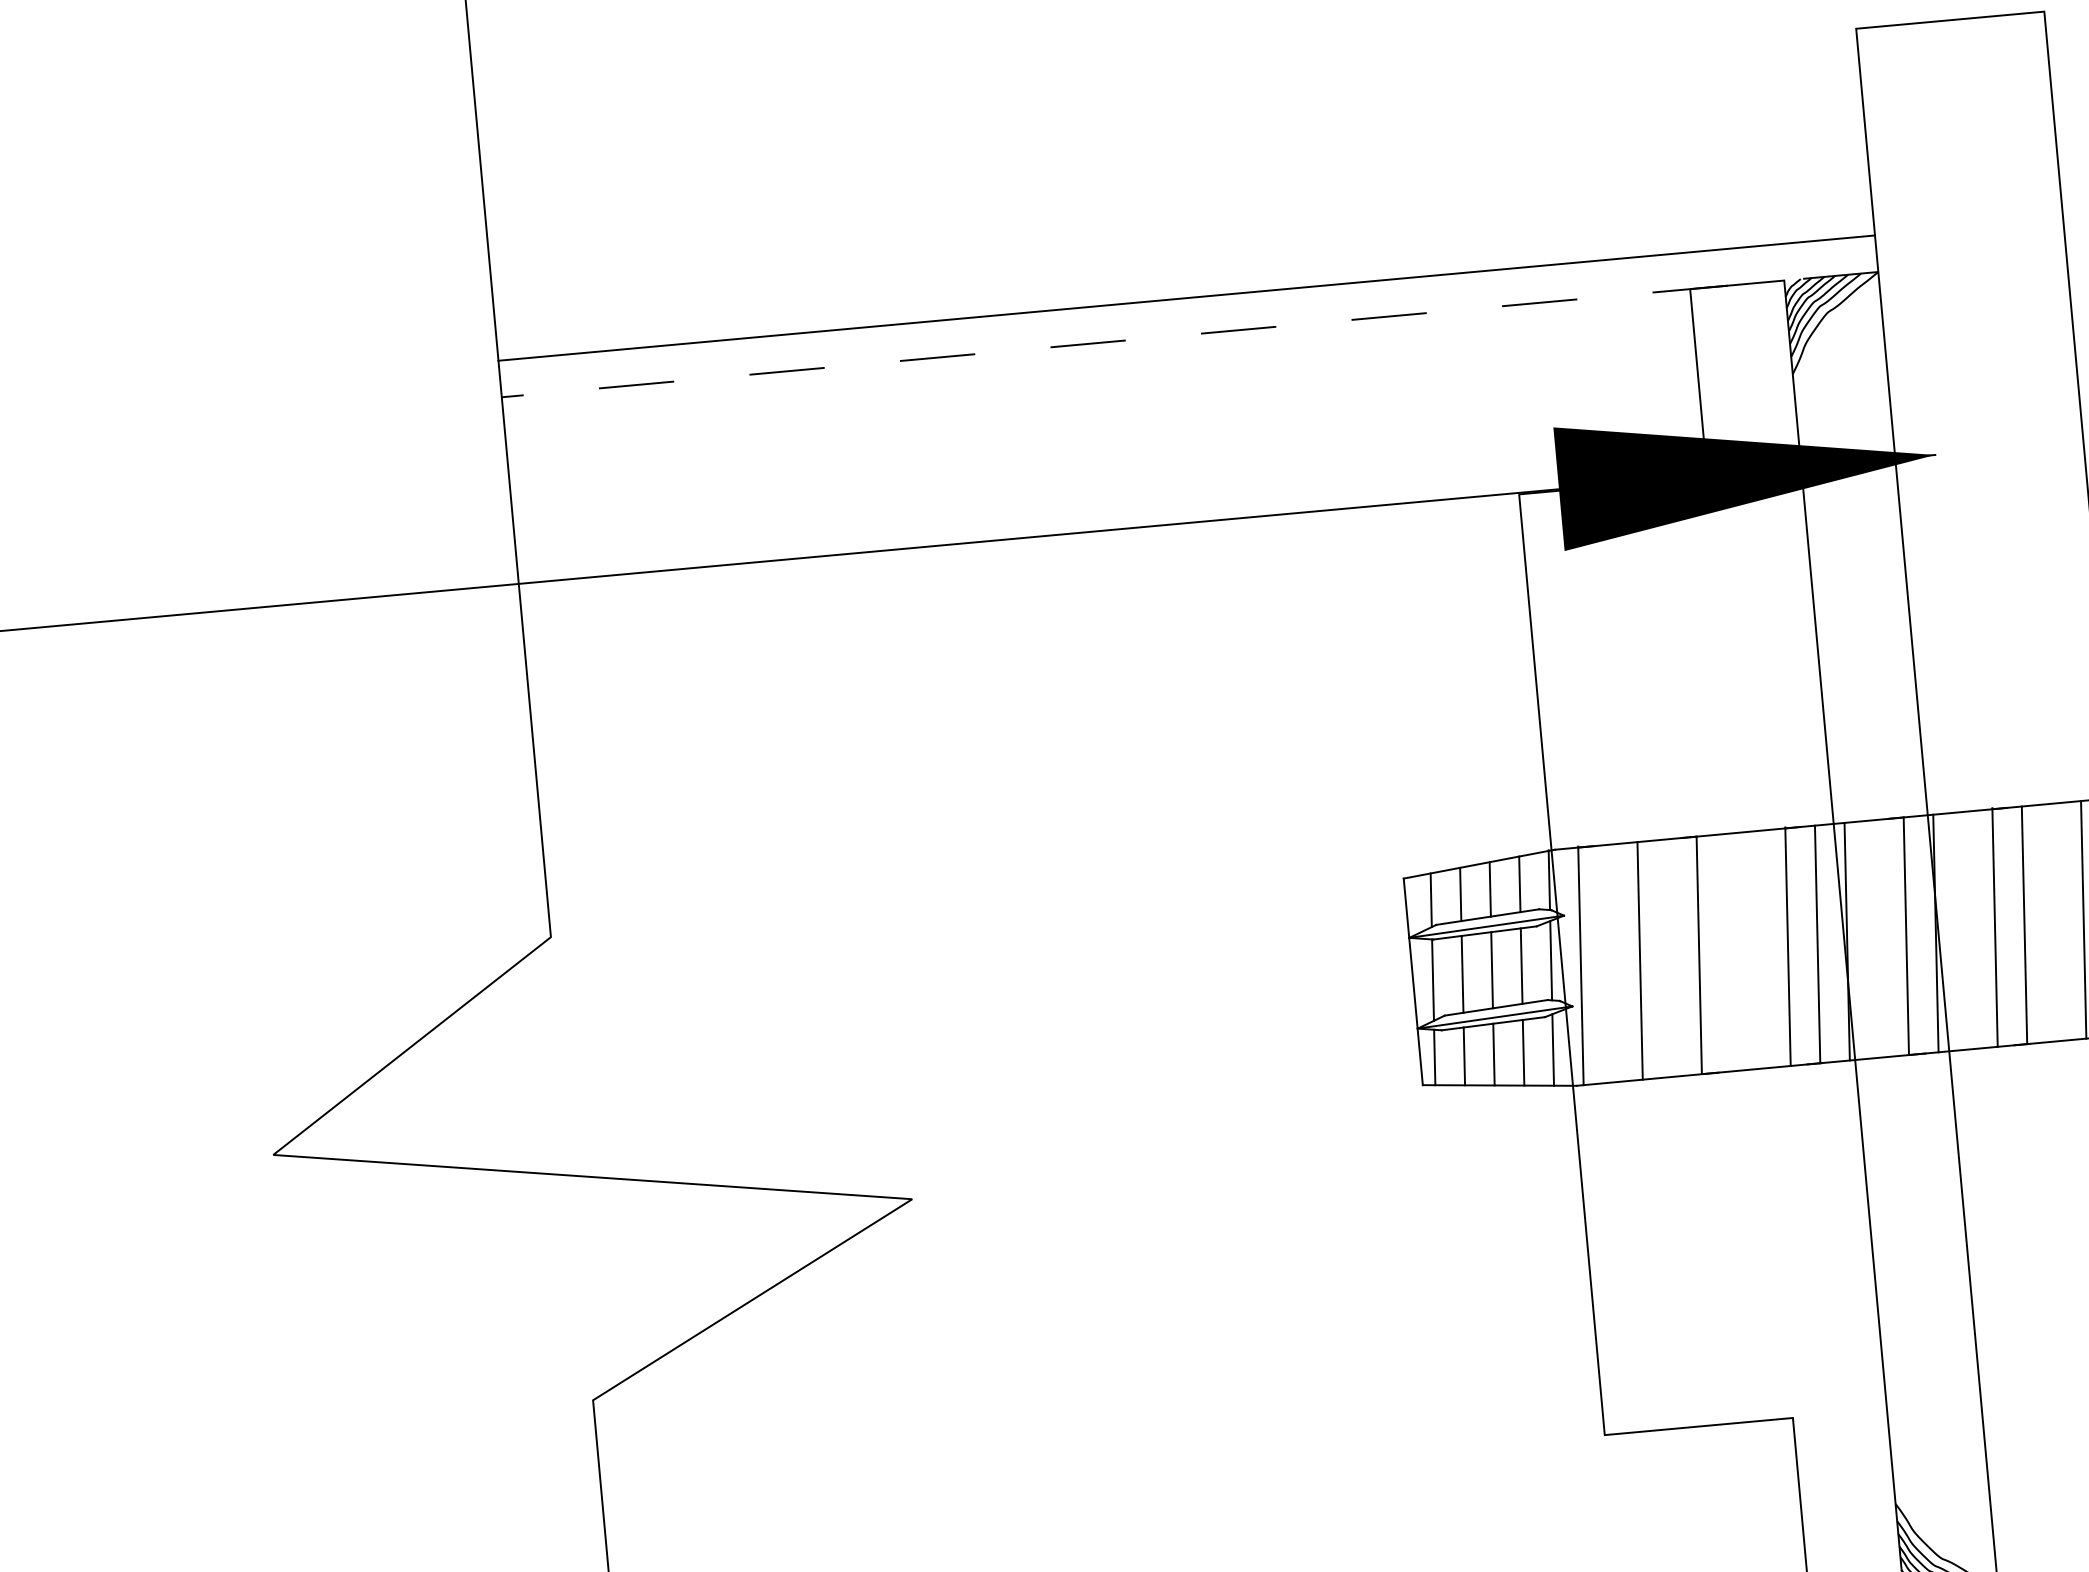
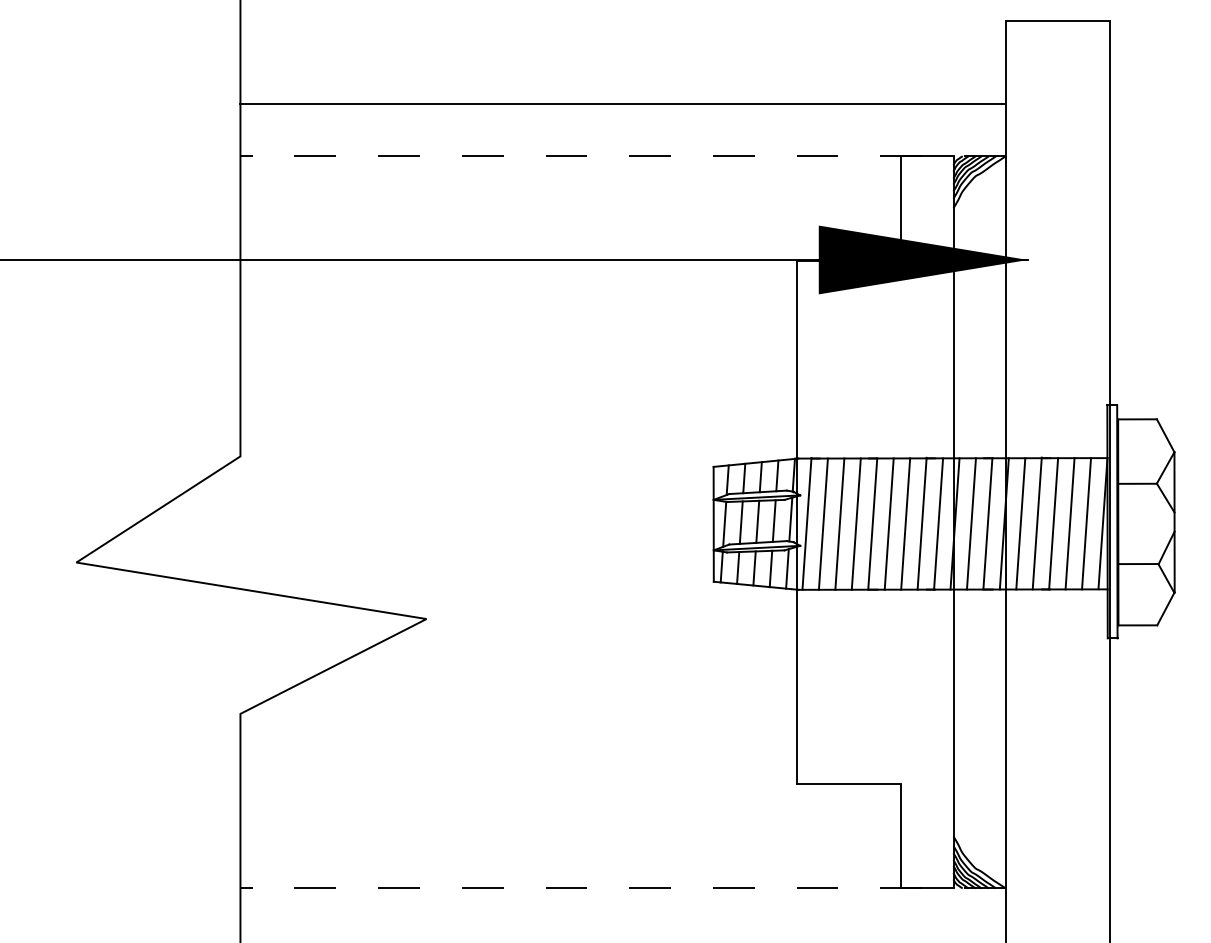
line: (1185, 297) -> (622, 103), moved
line: (2053, 922) -> (1069, 523), added
line: (1964, 930) -> (1020, 523), added
line: (1874, 938) -> (970, 523), added
line: (1758, 948) -> (905, 523), added
line: (1727, 951) -> (888, 523), added
line: (1668, 957) -> (855, 523), added
line: (1608, 962) -> (822, 523), added

